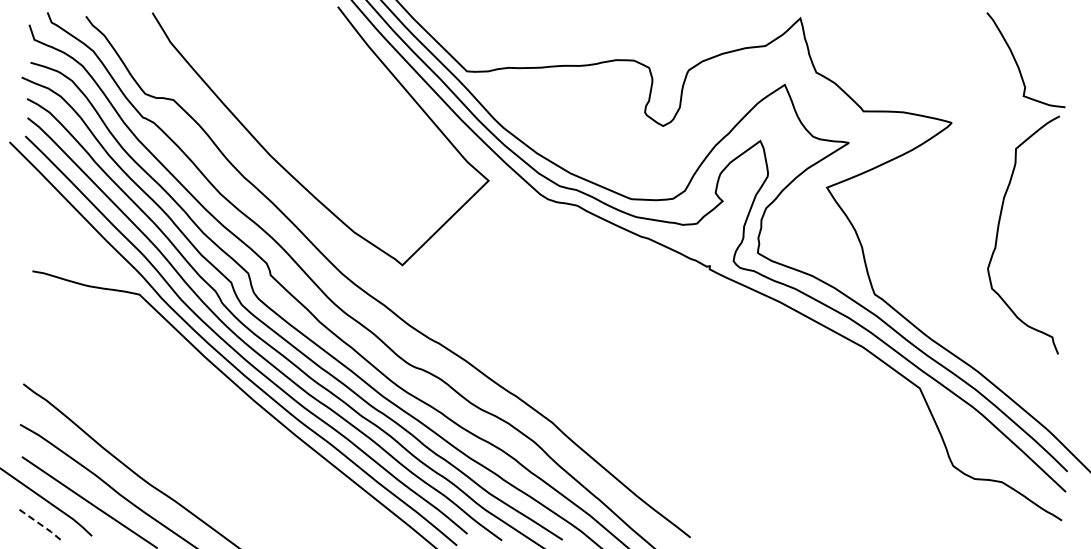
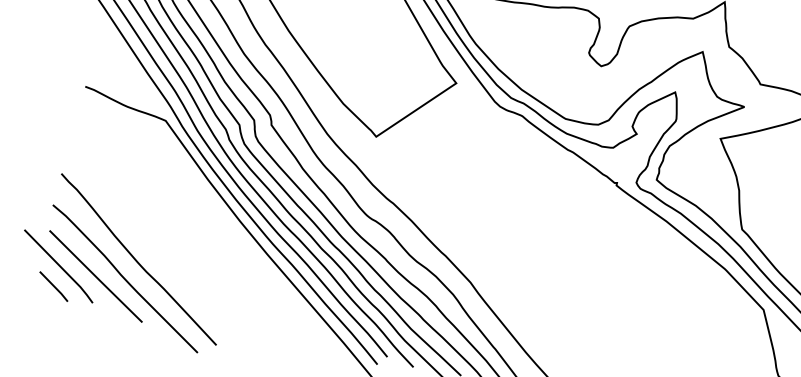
line: (41, 525) -> (54, 287), dashed -> solid

